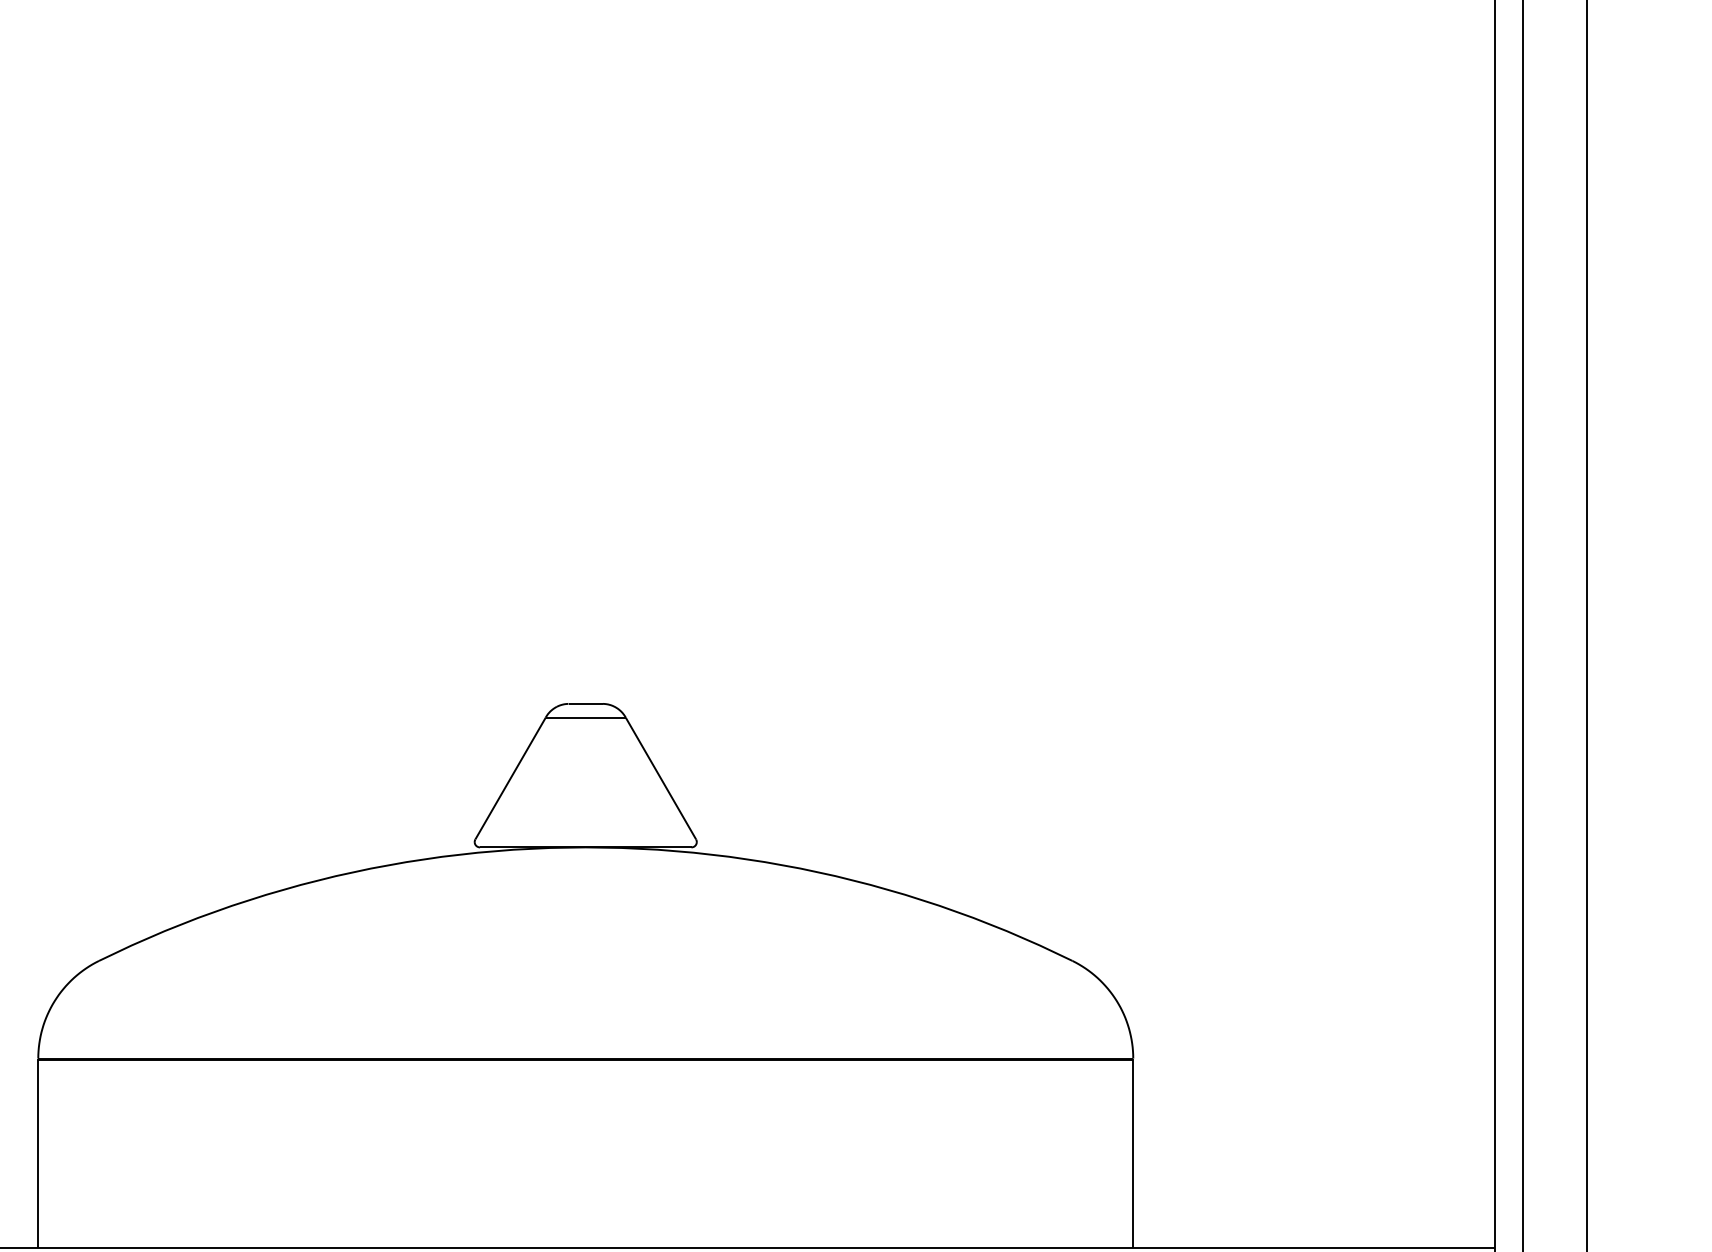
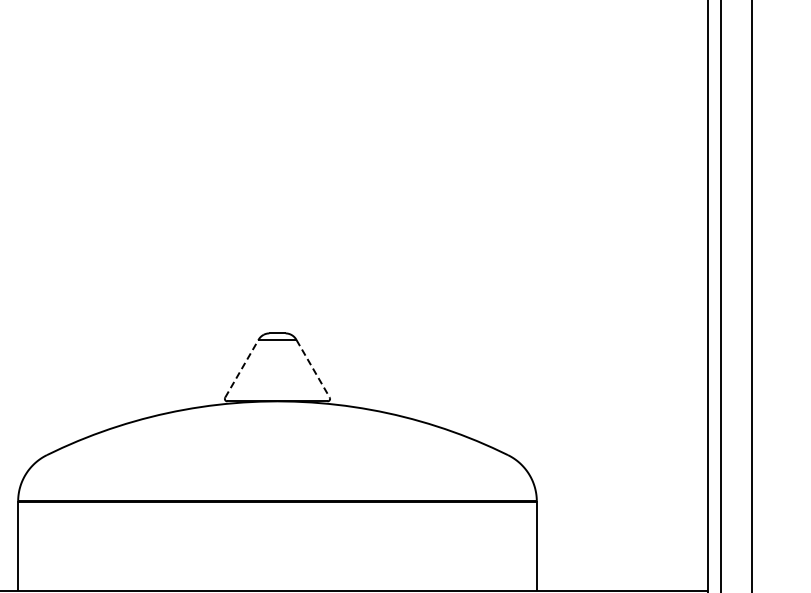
line: (511, 777) -> (242, 368), solid -> dashed
line: (661, 780) -> (313, 369), solid -> dashed

